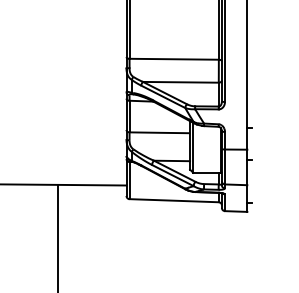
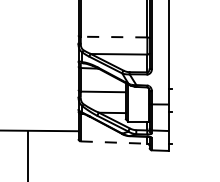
line: (174, 59) -> (114, 37), solid -> dashed
line: (174, 200) -> (114, 142), solid -> dashed

